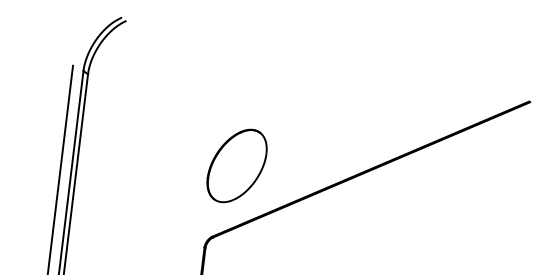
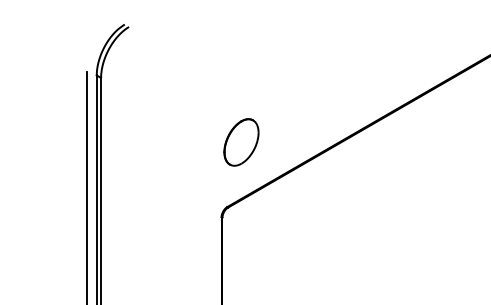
part: (237, 166) -> (241, 142), size x0.7

